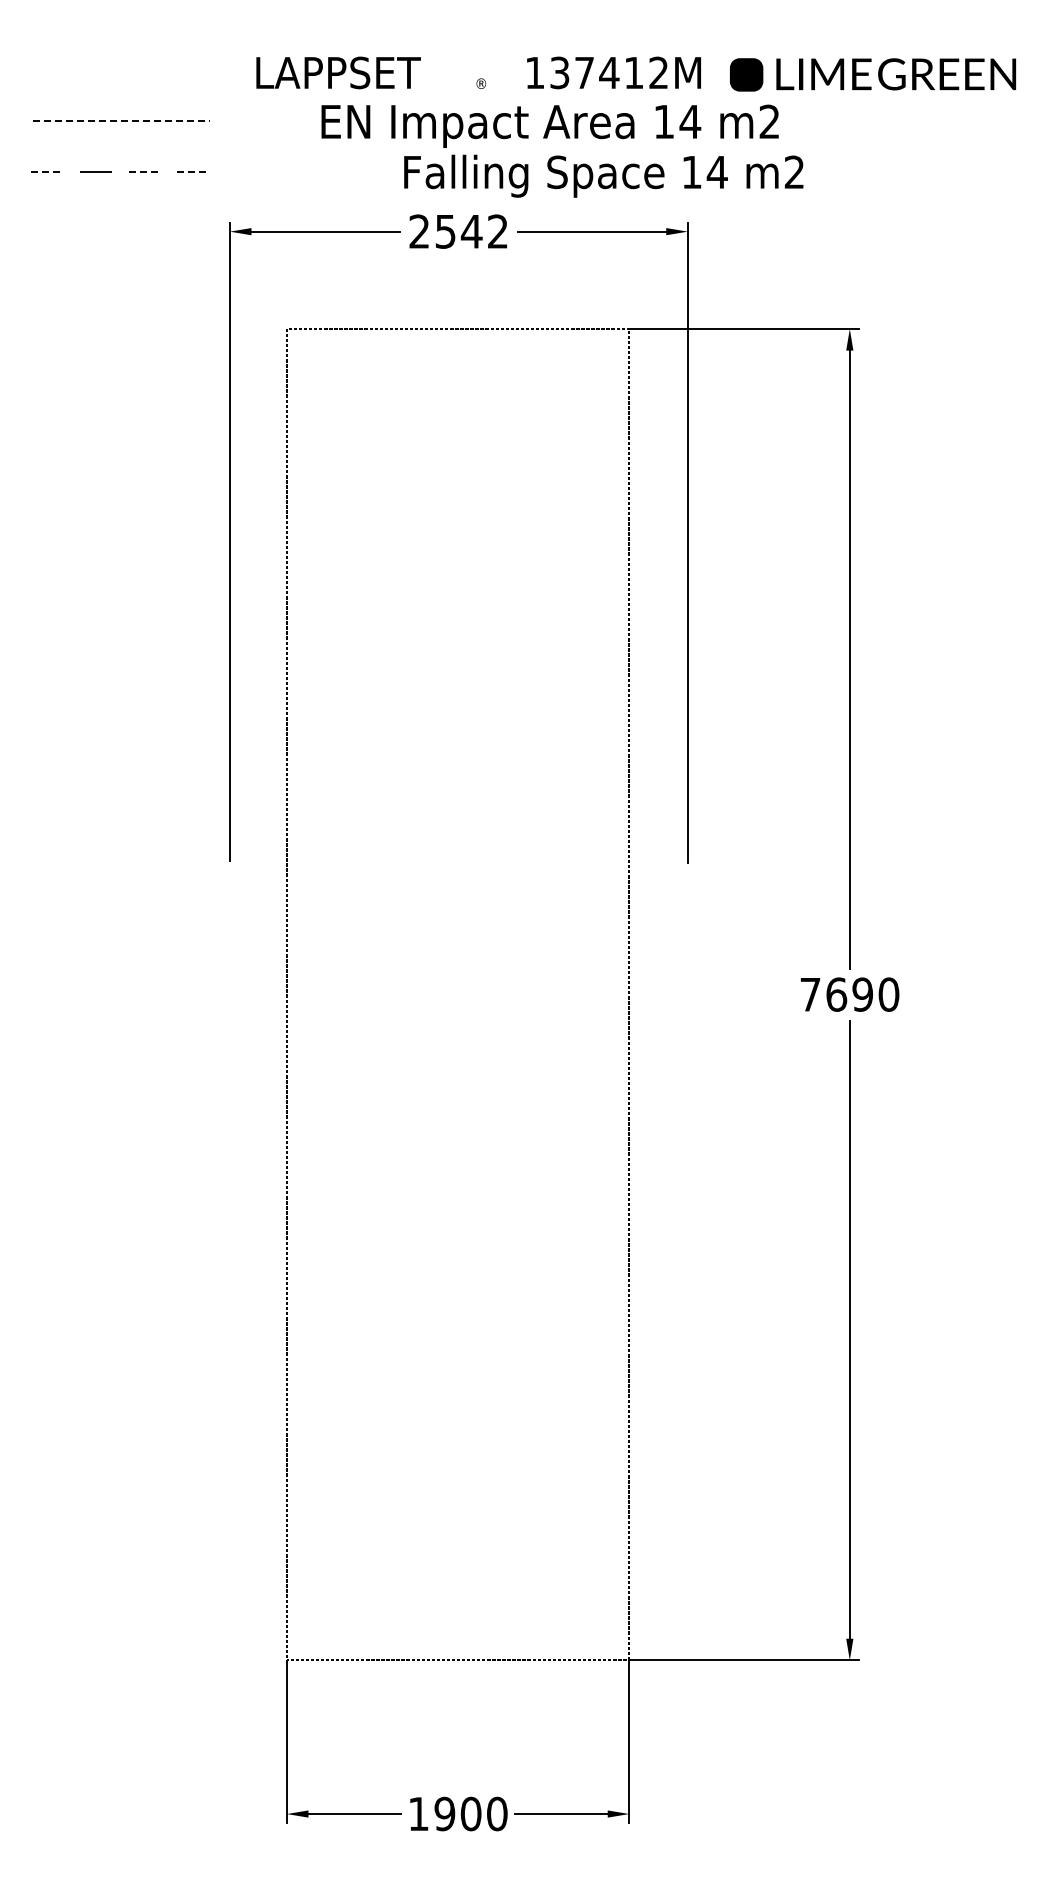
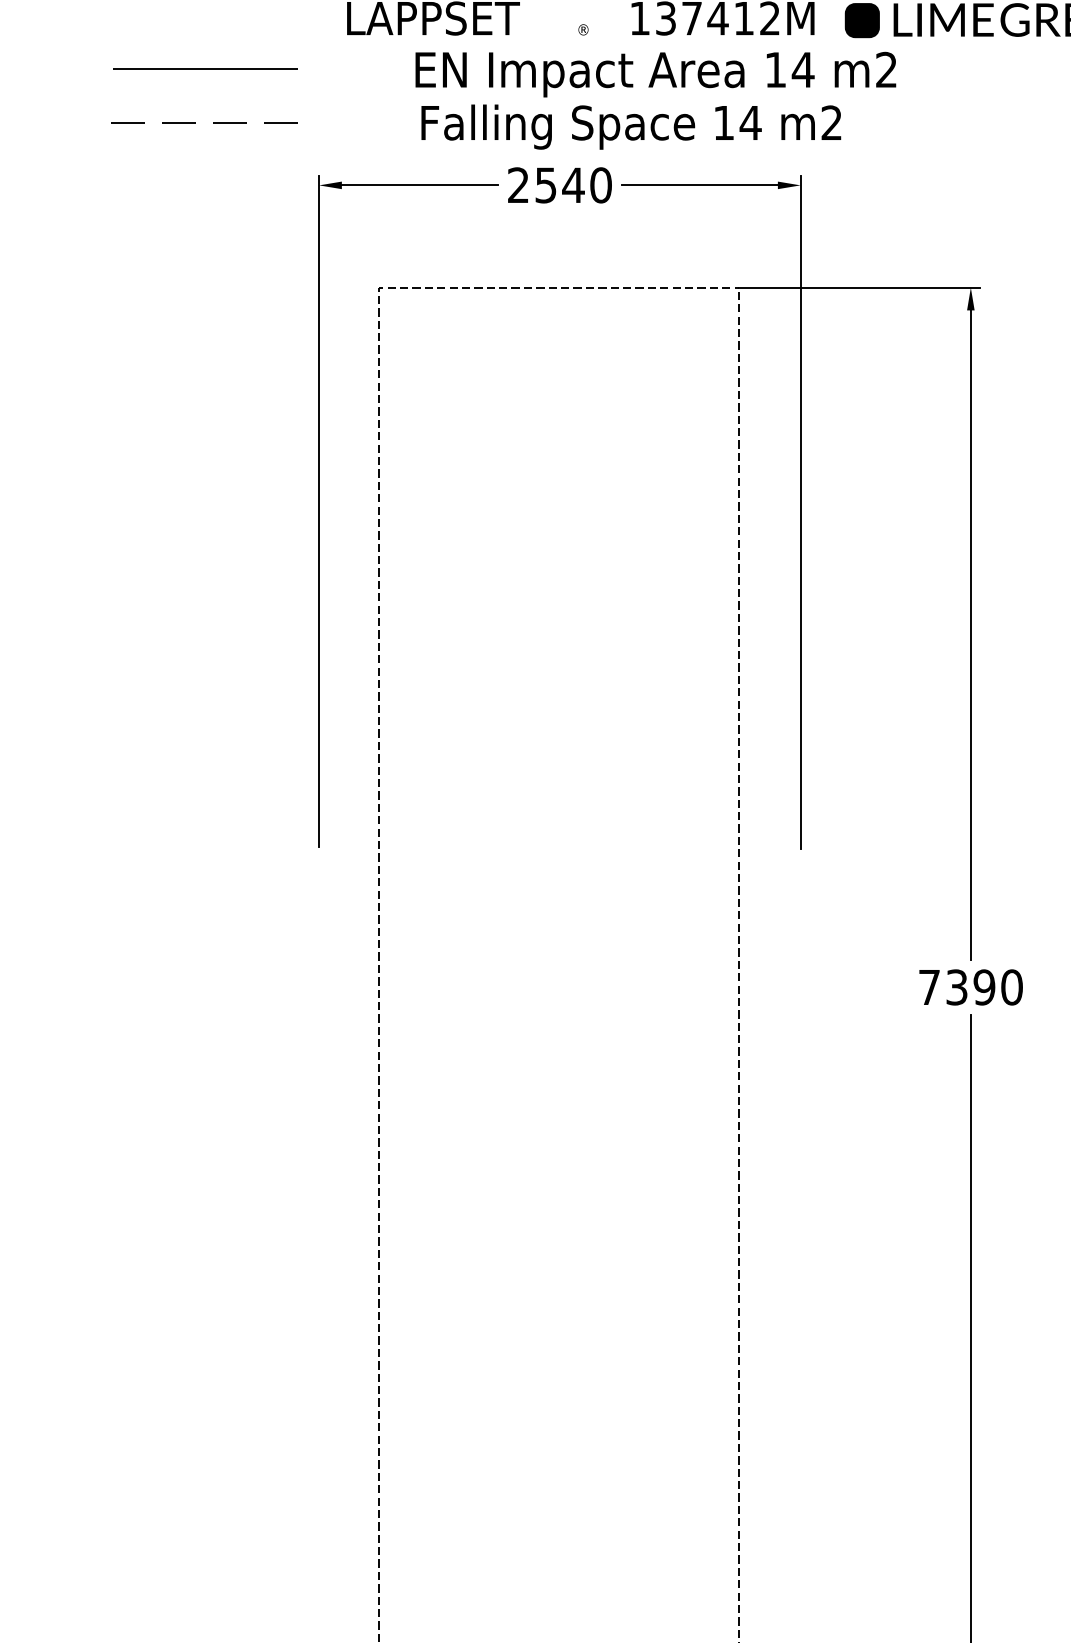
line: (122, 121) -> (206, 69), dashed -> solid
line: (48, 172) -> (128, 123), dashed -> solid
line: (145, 172) -> (230, 123), dashed -> solid
line: (194, 172) -> (281, 123), dashed -> solid
text: (603, 175) -> (630, 126), moved
text: (497, 231) -> (600, 185), 2542 -> 2540
text: (836, 994) -> (956, 987), 7690 -> 7390

